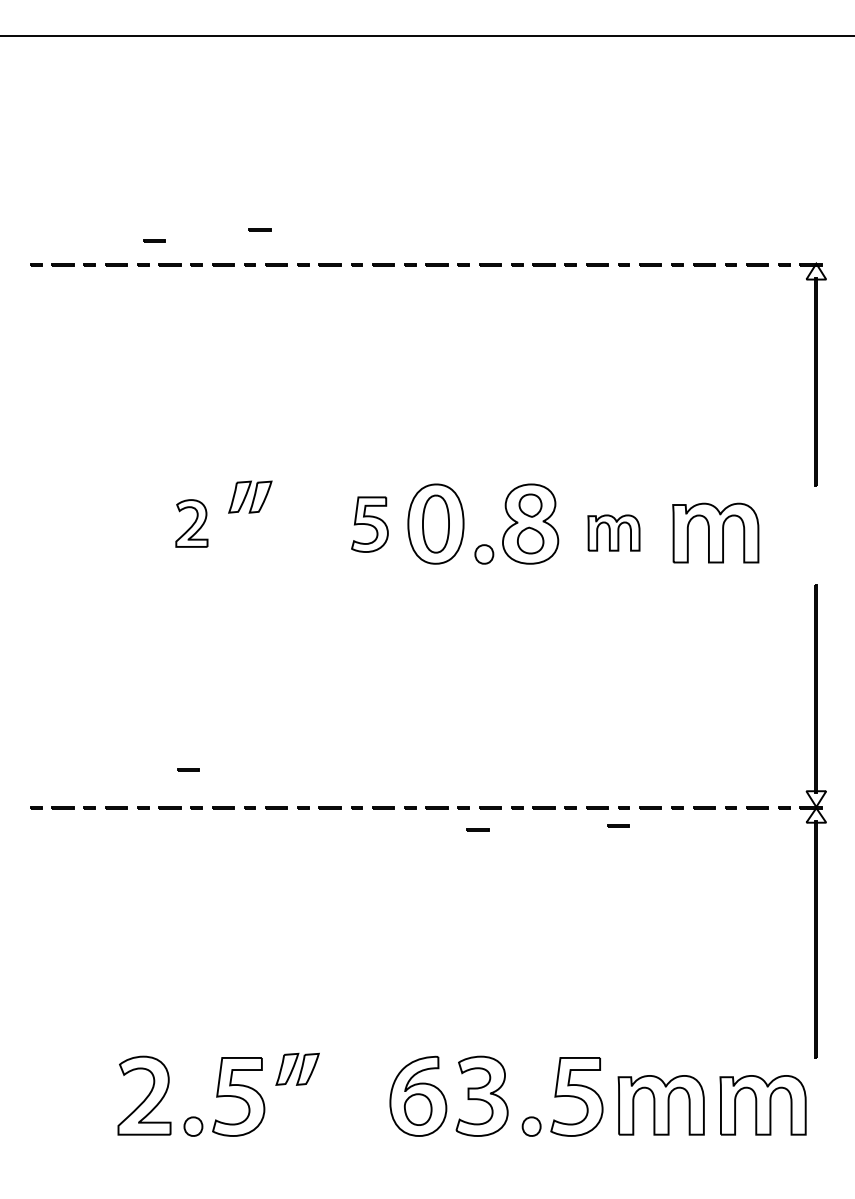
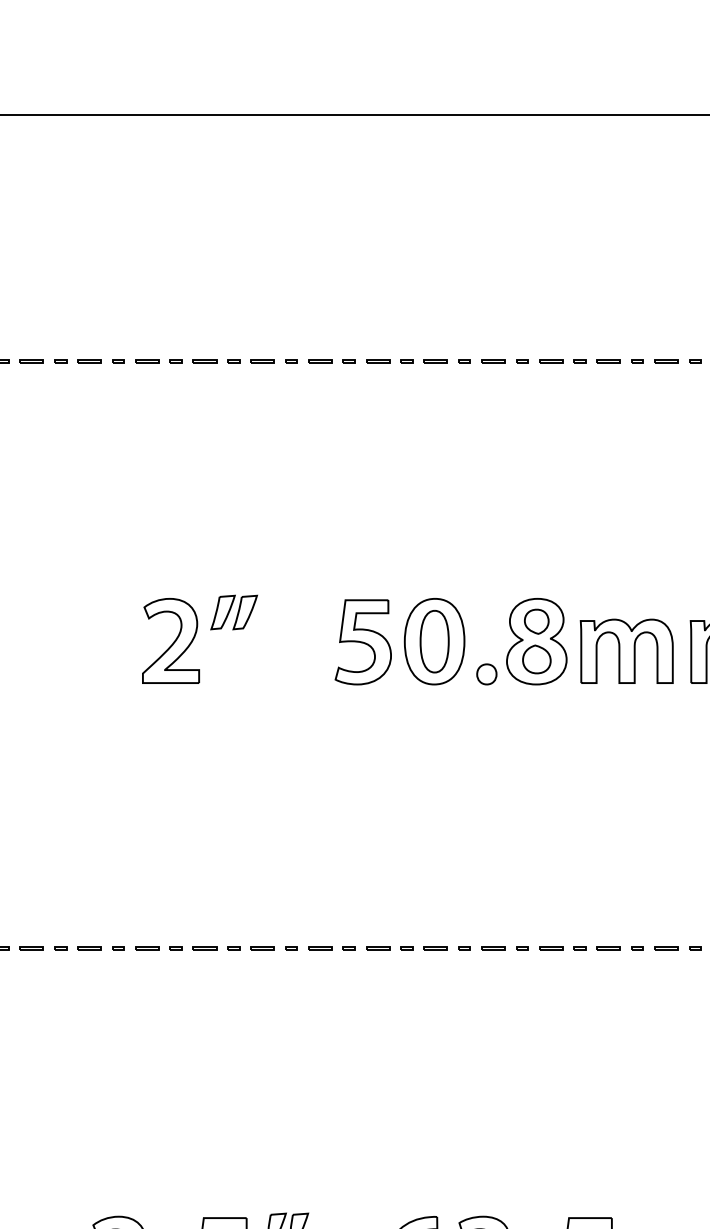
line: (259, 229) -> (244, 323), removed
line: (154, 240) -> (130, 335), removed
part: (191, 523) -> (170, 640), size x1.67
part: (369, 524) -> (362, 642), size x1.43
part: (613, 532) -> (626, 650), size x1.67
line: (188, 769) -> (167, 906), removed
line: (618, 825) -> (631, 967), removed
line: (477, 829) -> (479, 971), removed

